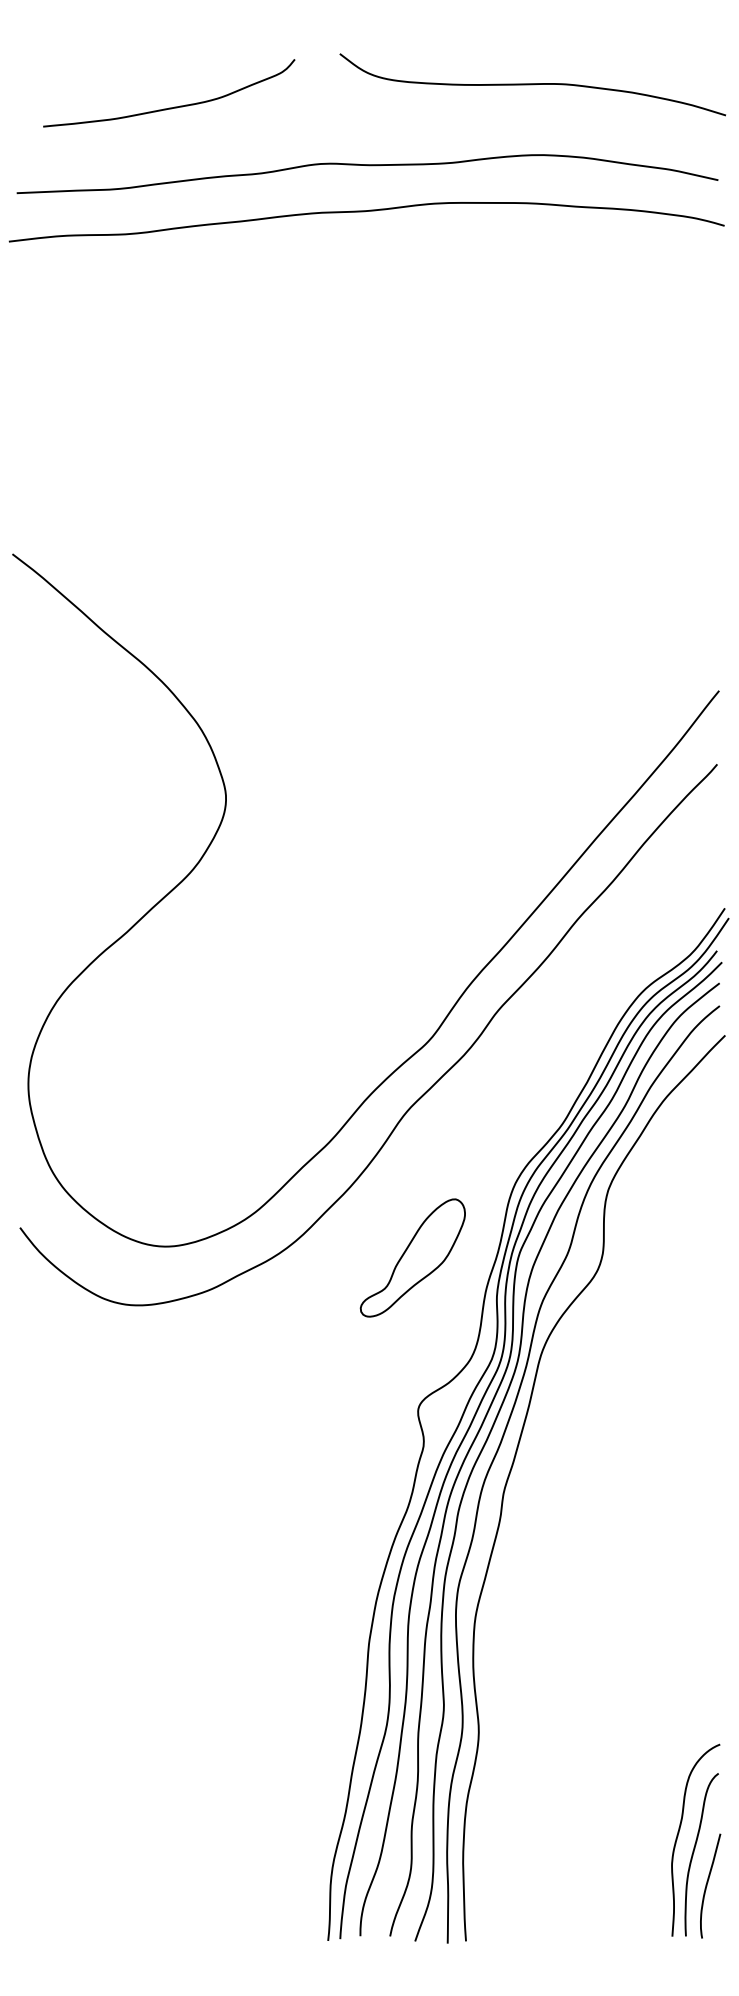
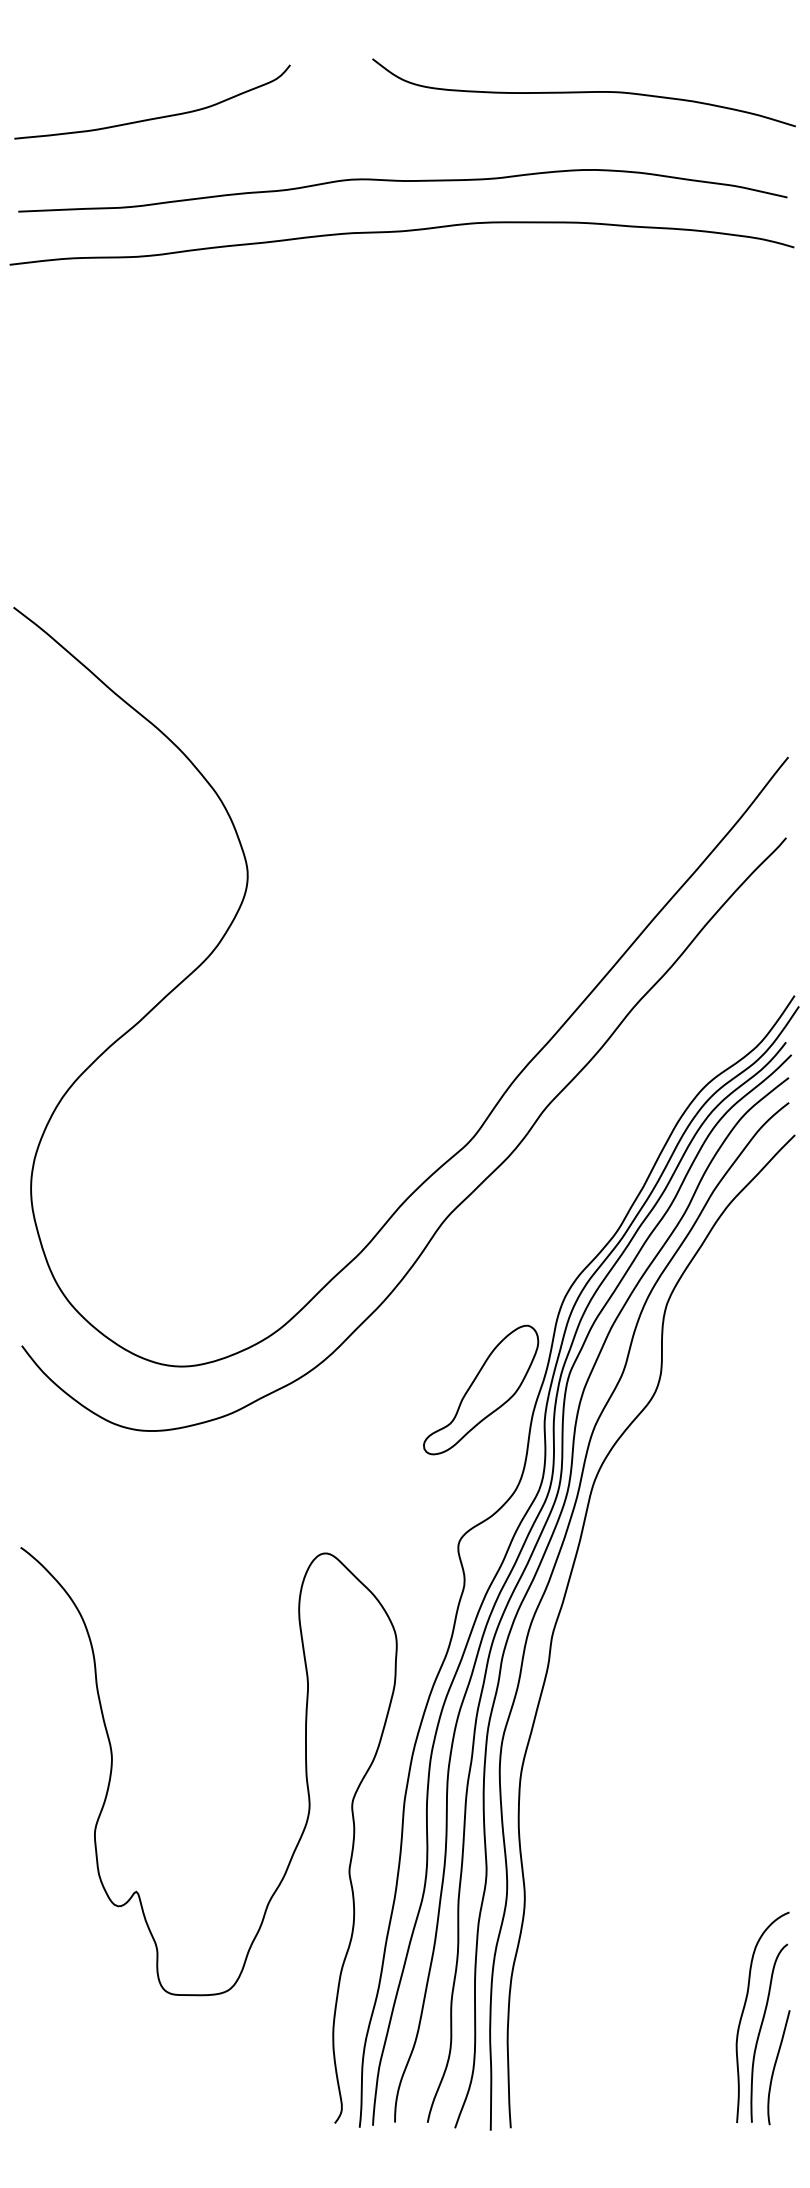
curve: (174, 106) -> (158, 116), moved
part: (412, 1257) -> (480, 1389), moved
curve: (262, 1700) -> (287, 1864), added

